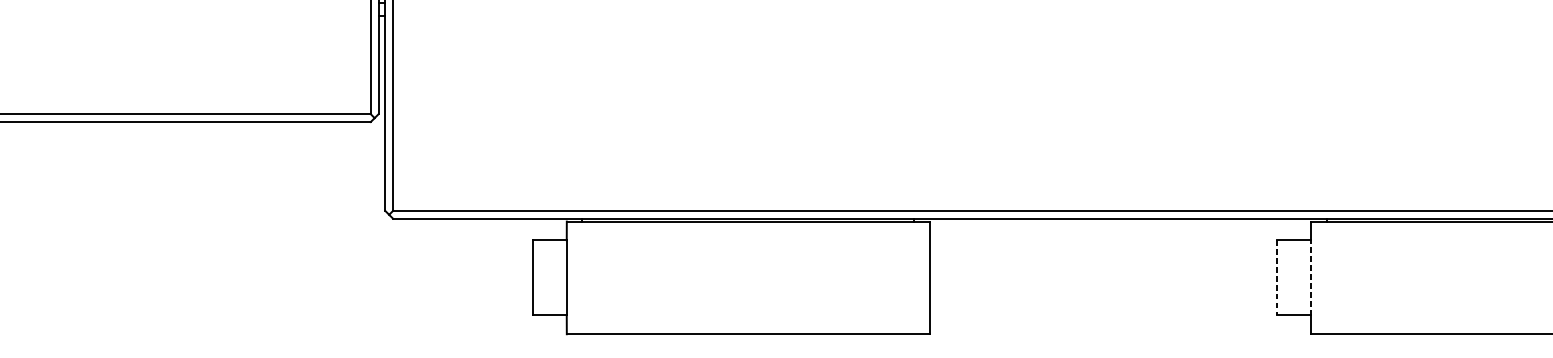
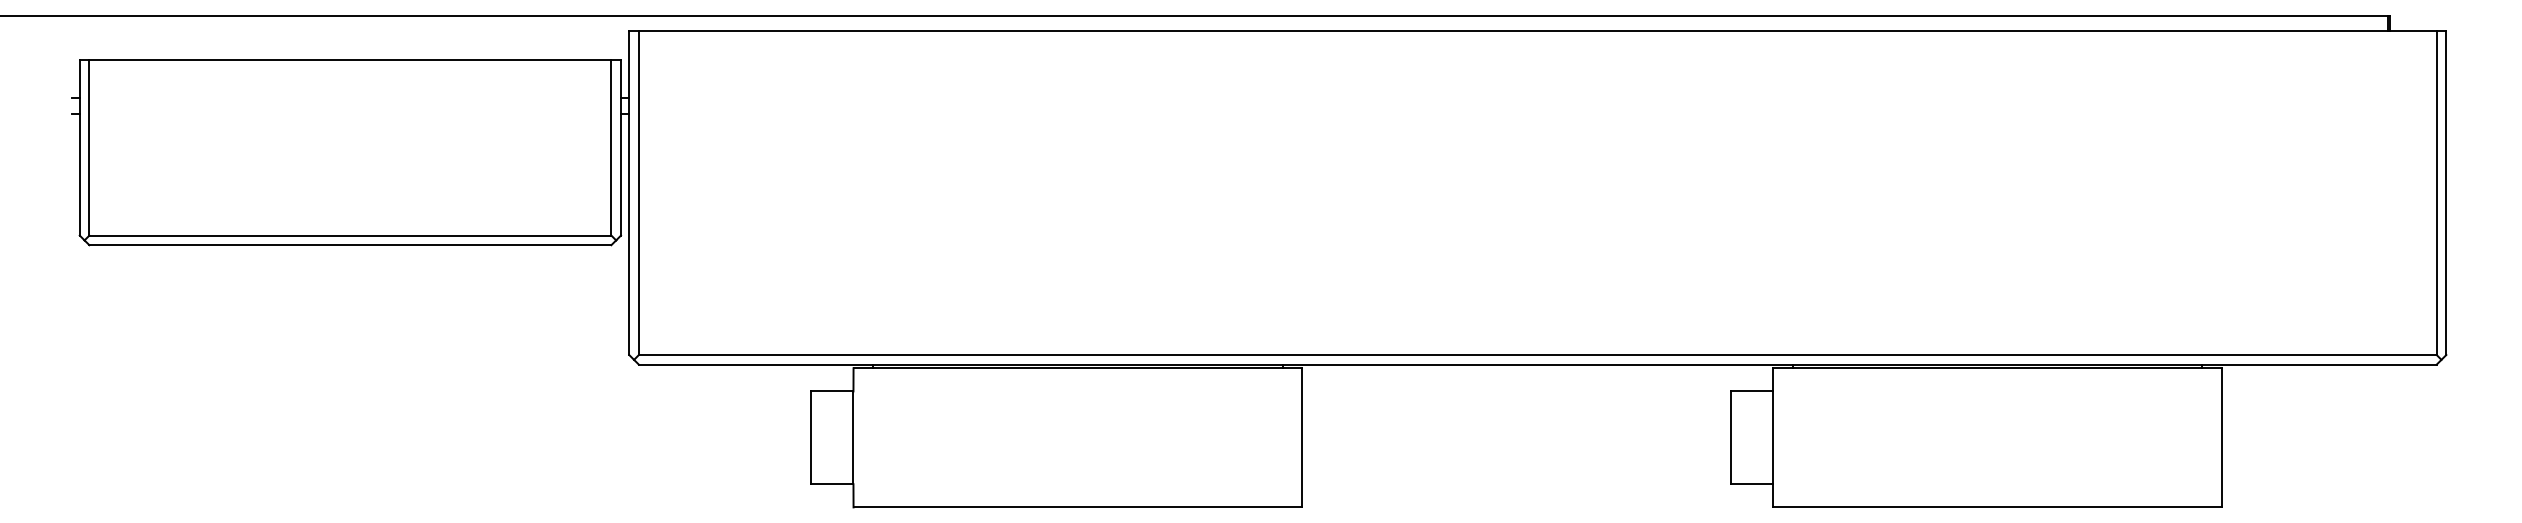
line: (1311, 277) -> (1773, 437), dashed -> solid
line: (1276, 278) -> (1730, 438), dashed -> solid

